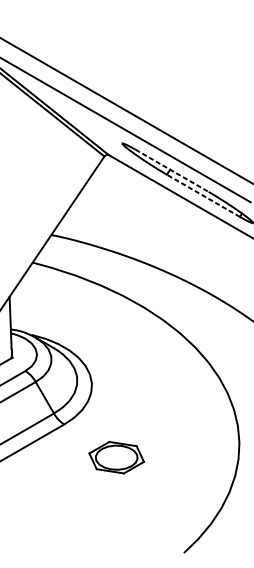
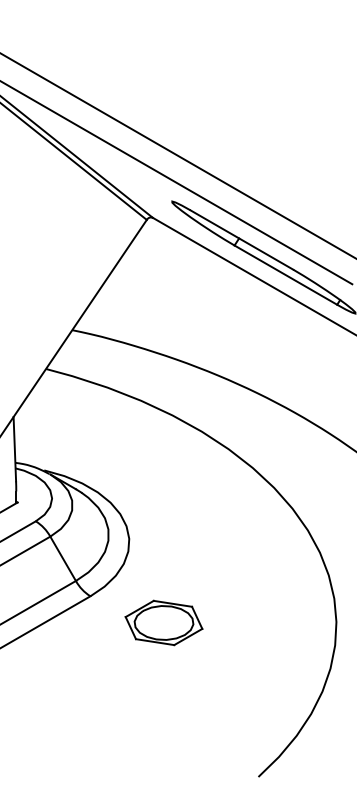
line: (172, 171) -> (242, 240), dashed -> solid
line: (203, 195) -> (285, 274), dashed -> solid
part: (116, 457) -> (163, 622), moved

